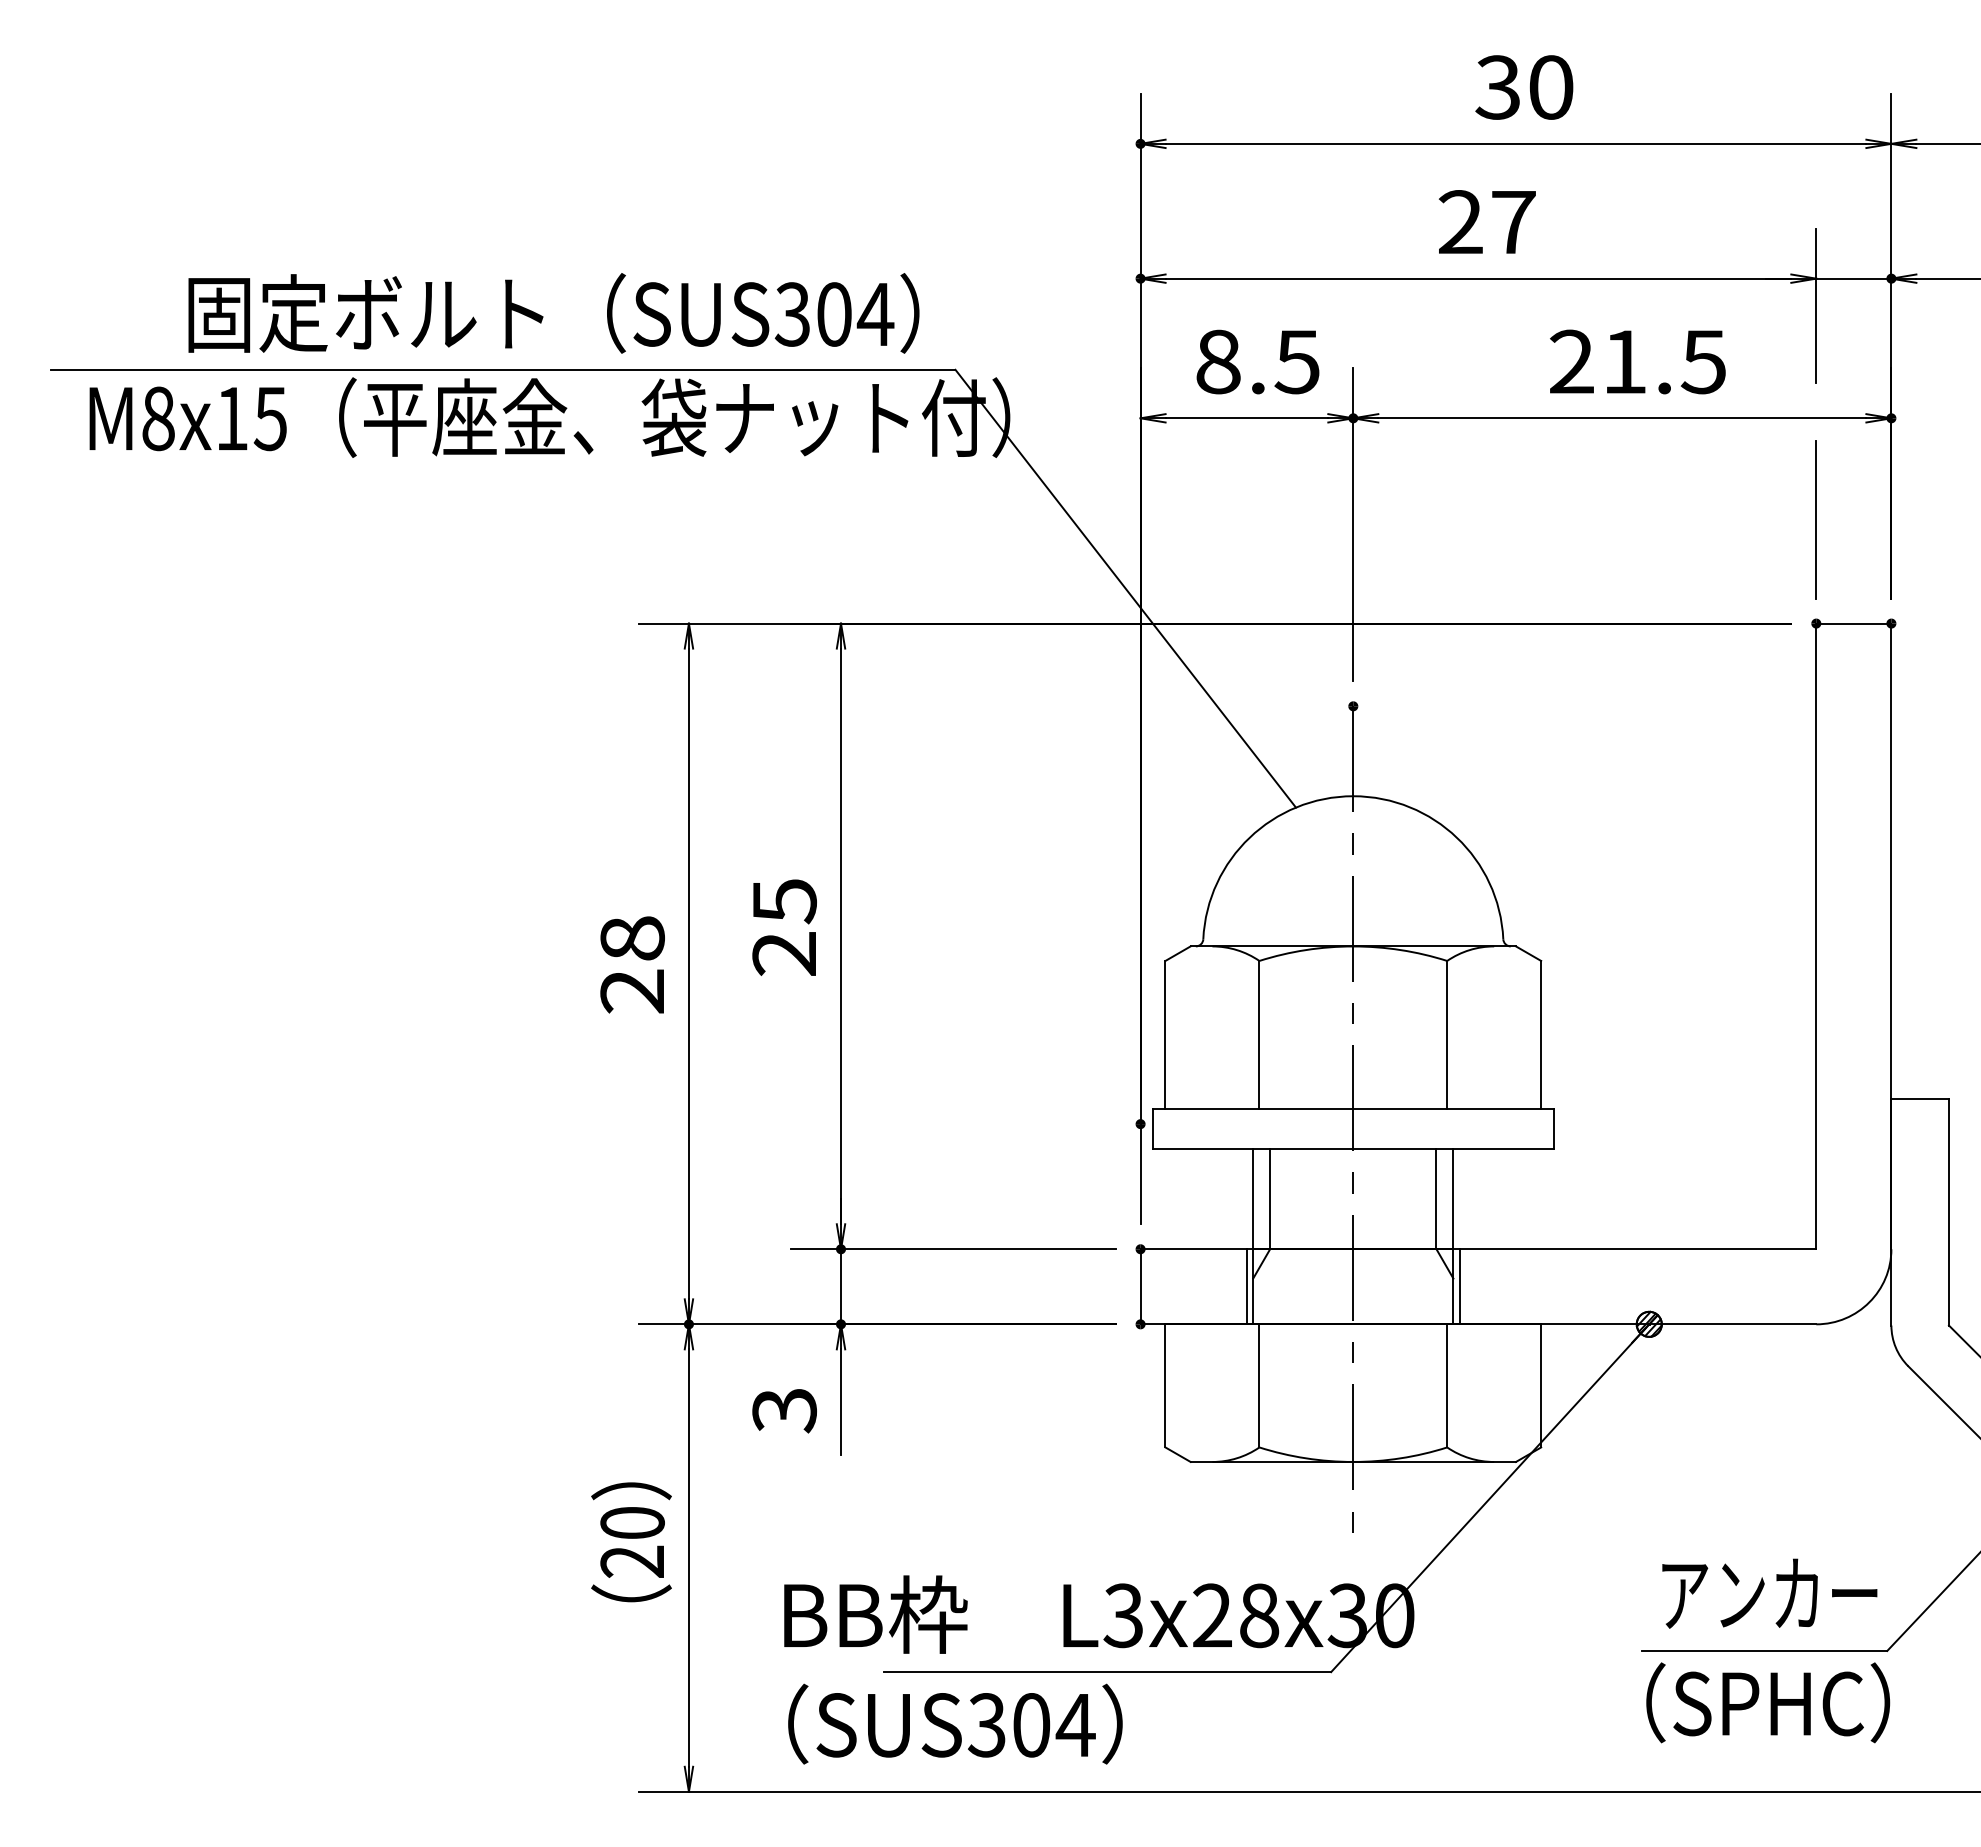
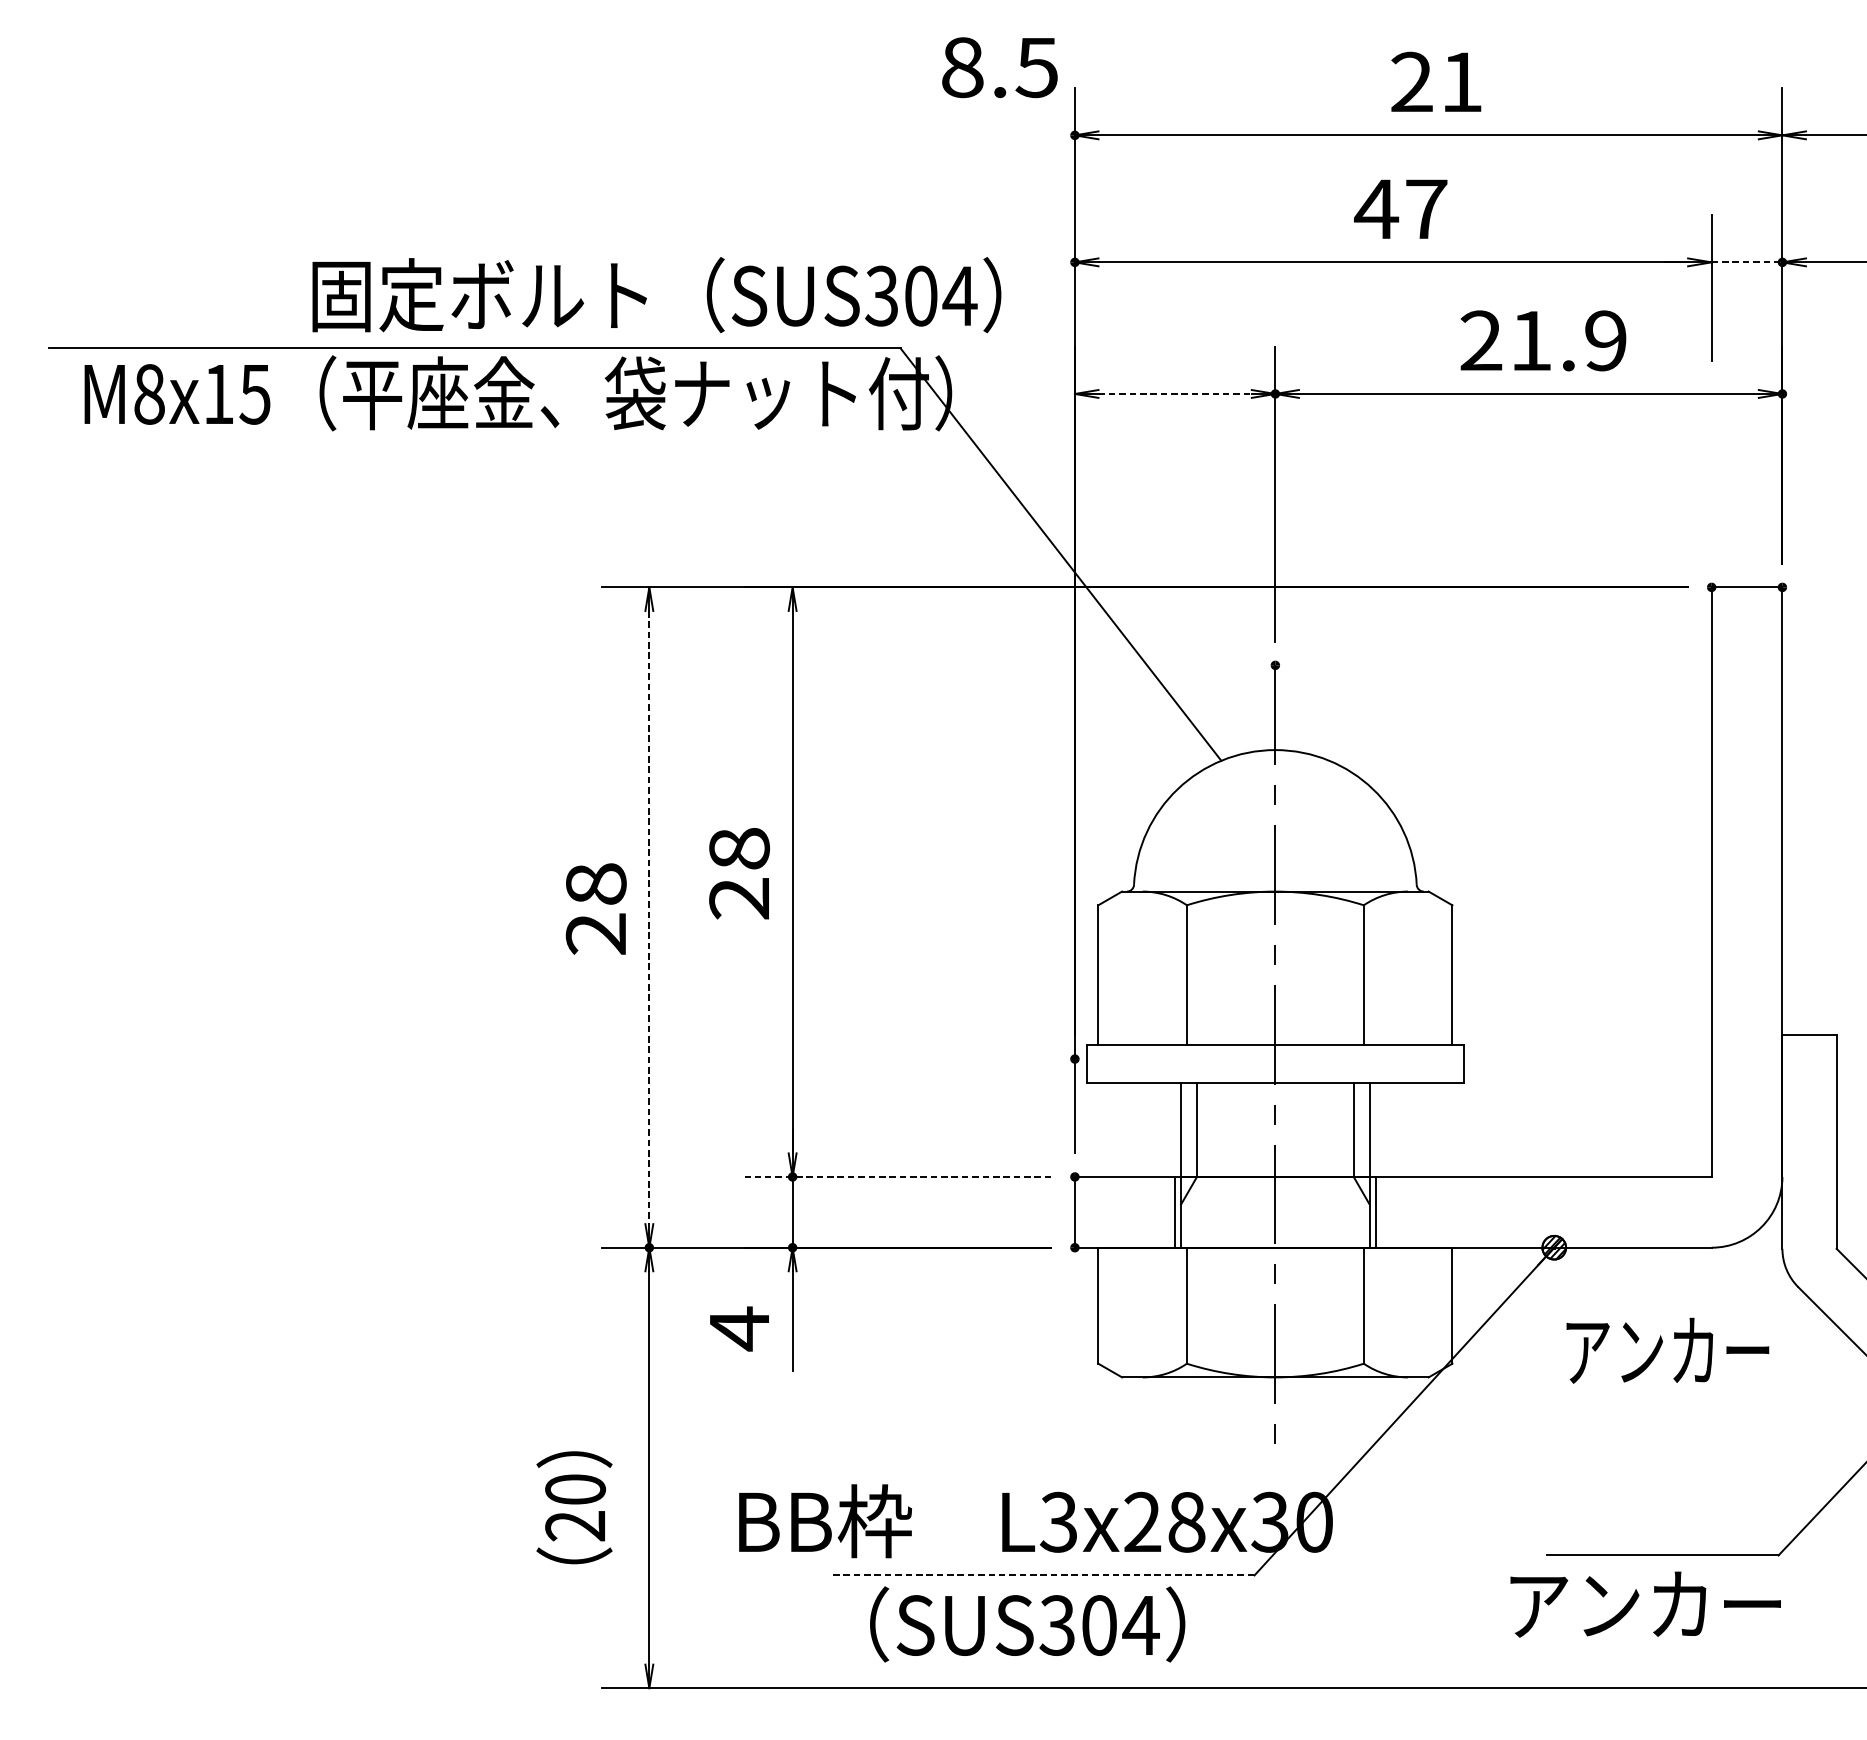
text: (1524, 87) -> (1436, 82), 30 -> 21
text: (1460, 221) -> (1376, 208), 27 -> 47
line: (1853, 278) -> (1746, 262), solid -> dashed
text: (553, 313) -> (656, 295), moved
text: (1257, 361) -> (999, 67), moved
text: (1702, 361) -> (1604, 340), 21.5 -> 21.9
line: (1247, 418) -> (1175, 394), solid -> dashed
line: (1816, 519) -> (1711, 489), removed
text: (784, 901) -> (739, 849), 25 -> 28
line: (688, 974) -> (648, 918), solid -> dashed
line: (952, 1249) -> (897, 1177), solid -> dashed
text: (784, 1410) -> (739, 1328), 3 -> 4
text: (631, 1542) -> (574, 1507), moved
text: (1769, 1593) -> (1667, 1350), moved
line: (1107, 1672) -> (1043, 1575), solid -> dashed
text: (1746, 1702) -> (1645, 1604), （SPHC） -> アンカー
text: (955, 1723) -> (1027, 1623), moved

